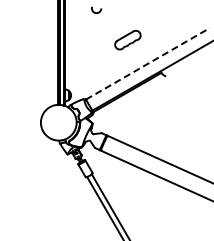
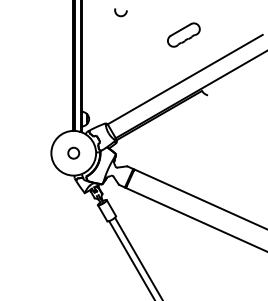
part: (127, 39) -> (183, 34), moved
line: (147, 63) -> (184, 79), dashed -> solid
circle: (58, 122) -> (73, 153), added

